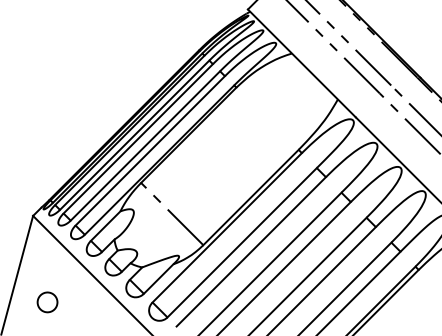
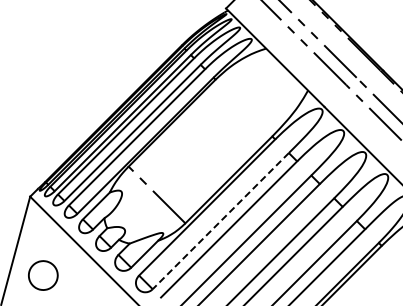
line: (241, 243) -> (220, 221), solid -> dashed
part: (47, 302) -> (43, 275), size x1.6

